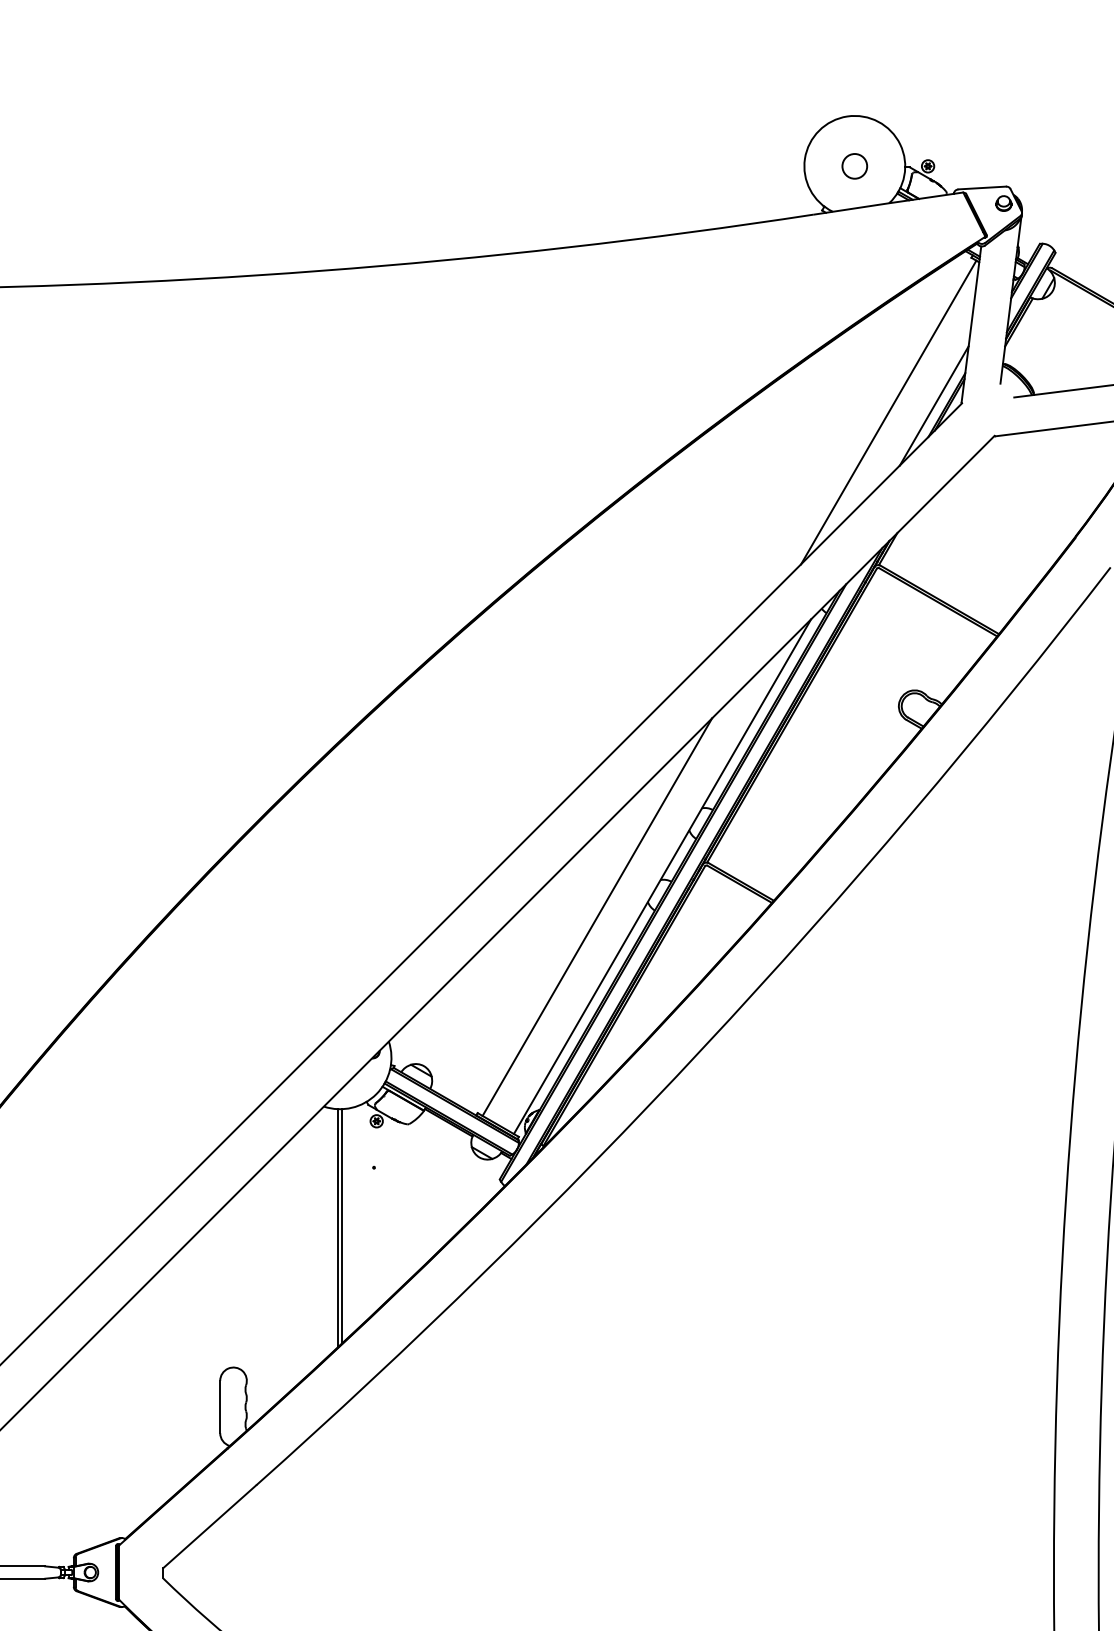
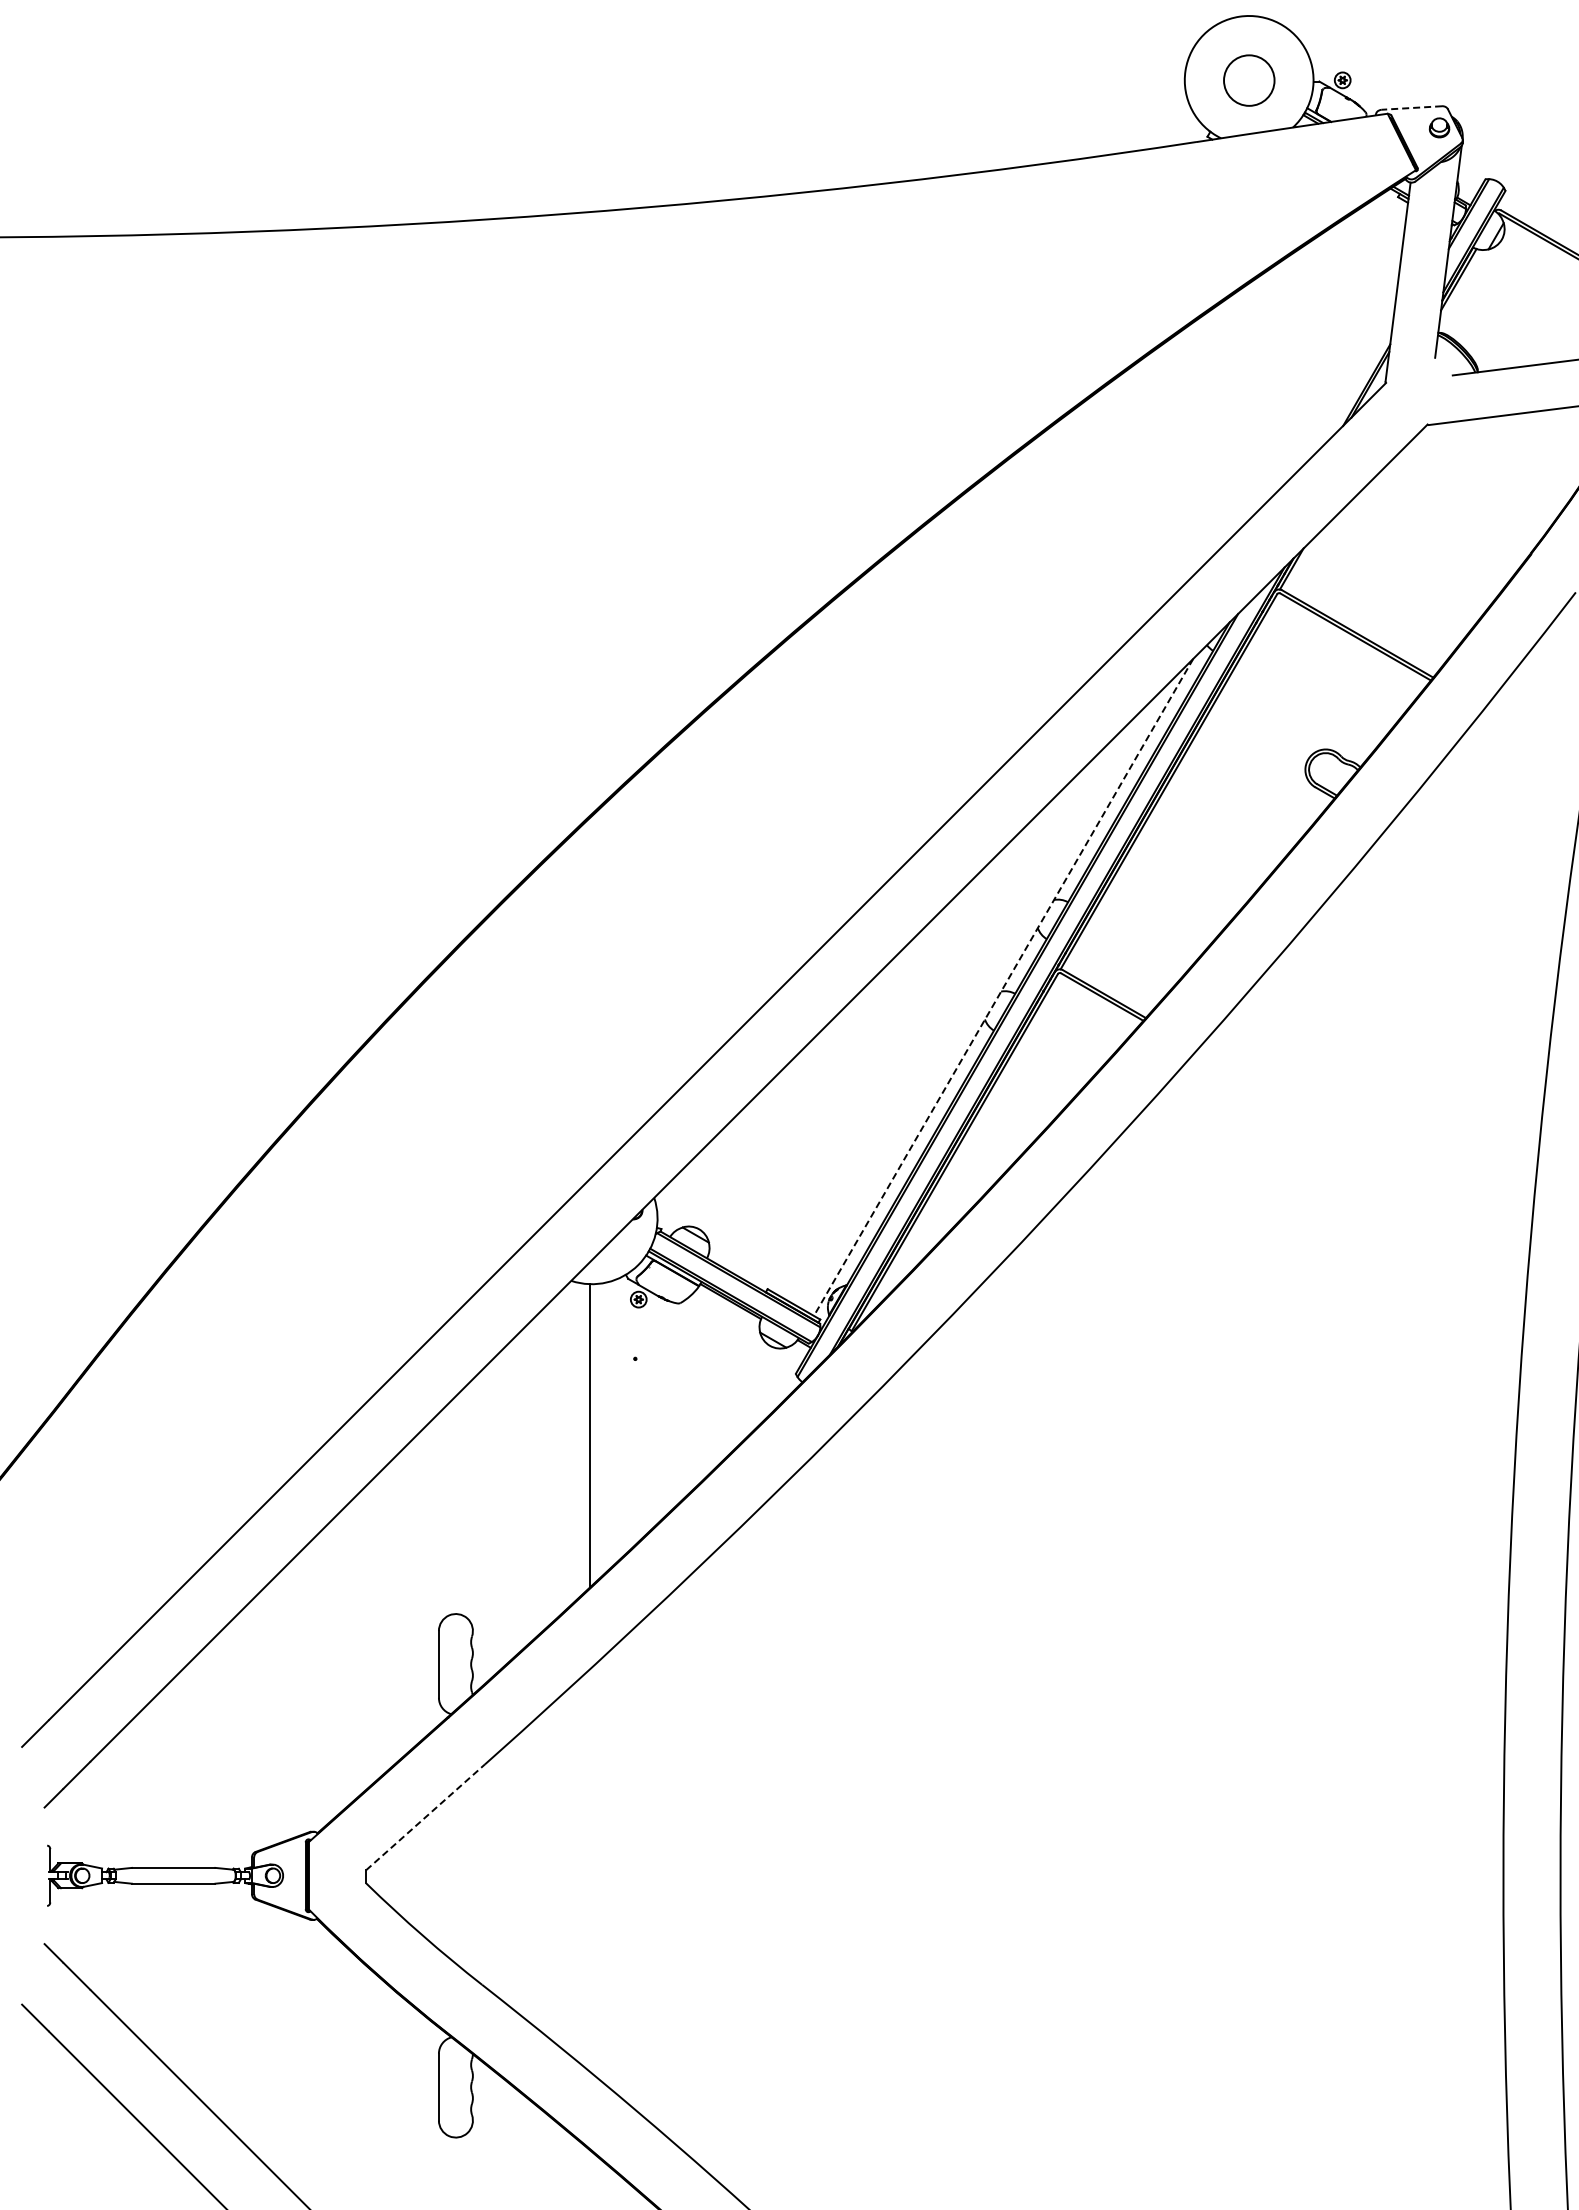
circle: (854, 165) -> (1248, 79), size x1.6
line: (981, 188) -> (1411, 108), solid -> dashed
line: (934, 406) -> (1350, 386), removed
line: (888, 412) -> (1292, 394), removed
line: (662, 876) -> (1003, 987), solid -> dashed
line: (597, 916) -> (920, 1038), removed
line: (342, 1226) -> (594, 1433), removed
line: (209, 1526) -> (425, 1817), solid -> dashed

